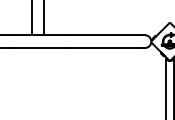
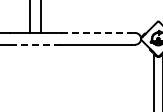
line: (103, 34) -> (96, 32), solid -> dashed
line: (38, 47) -> (35, 44), solid -> dashed

